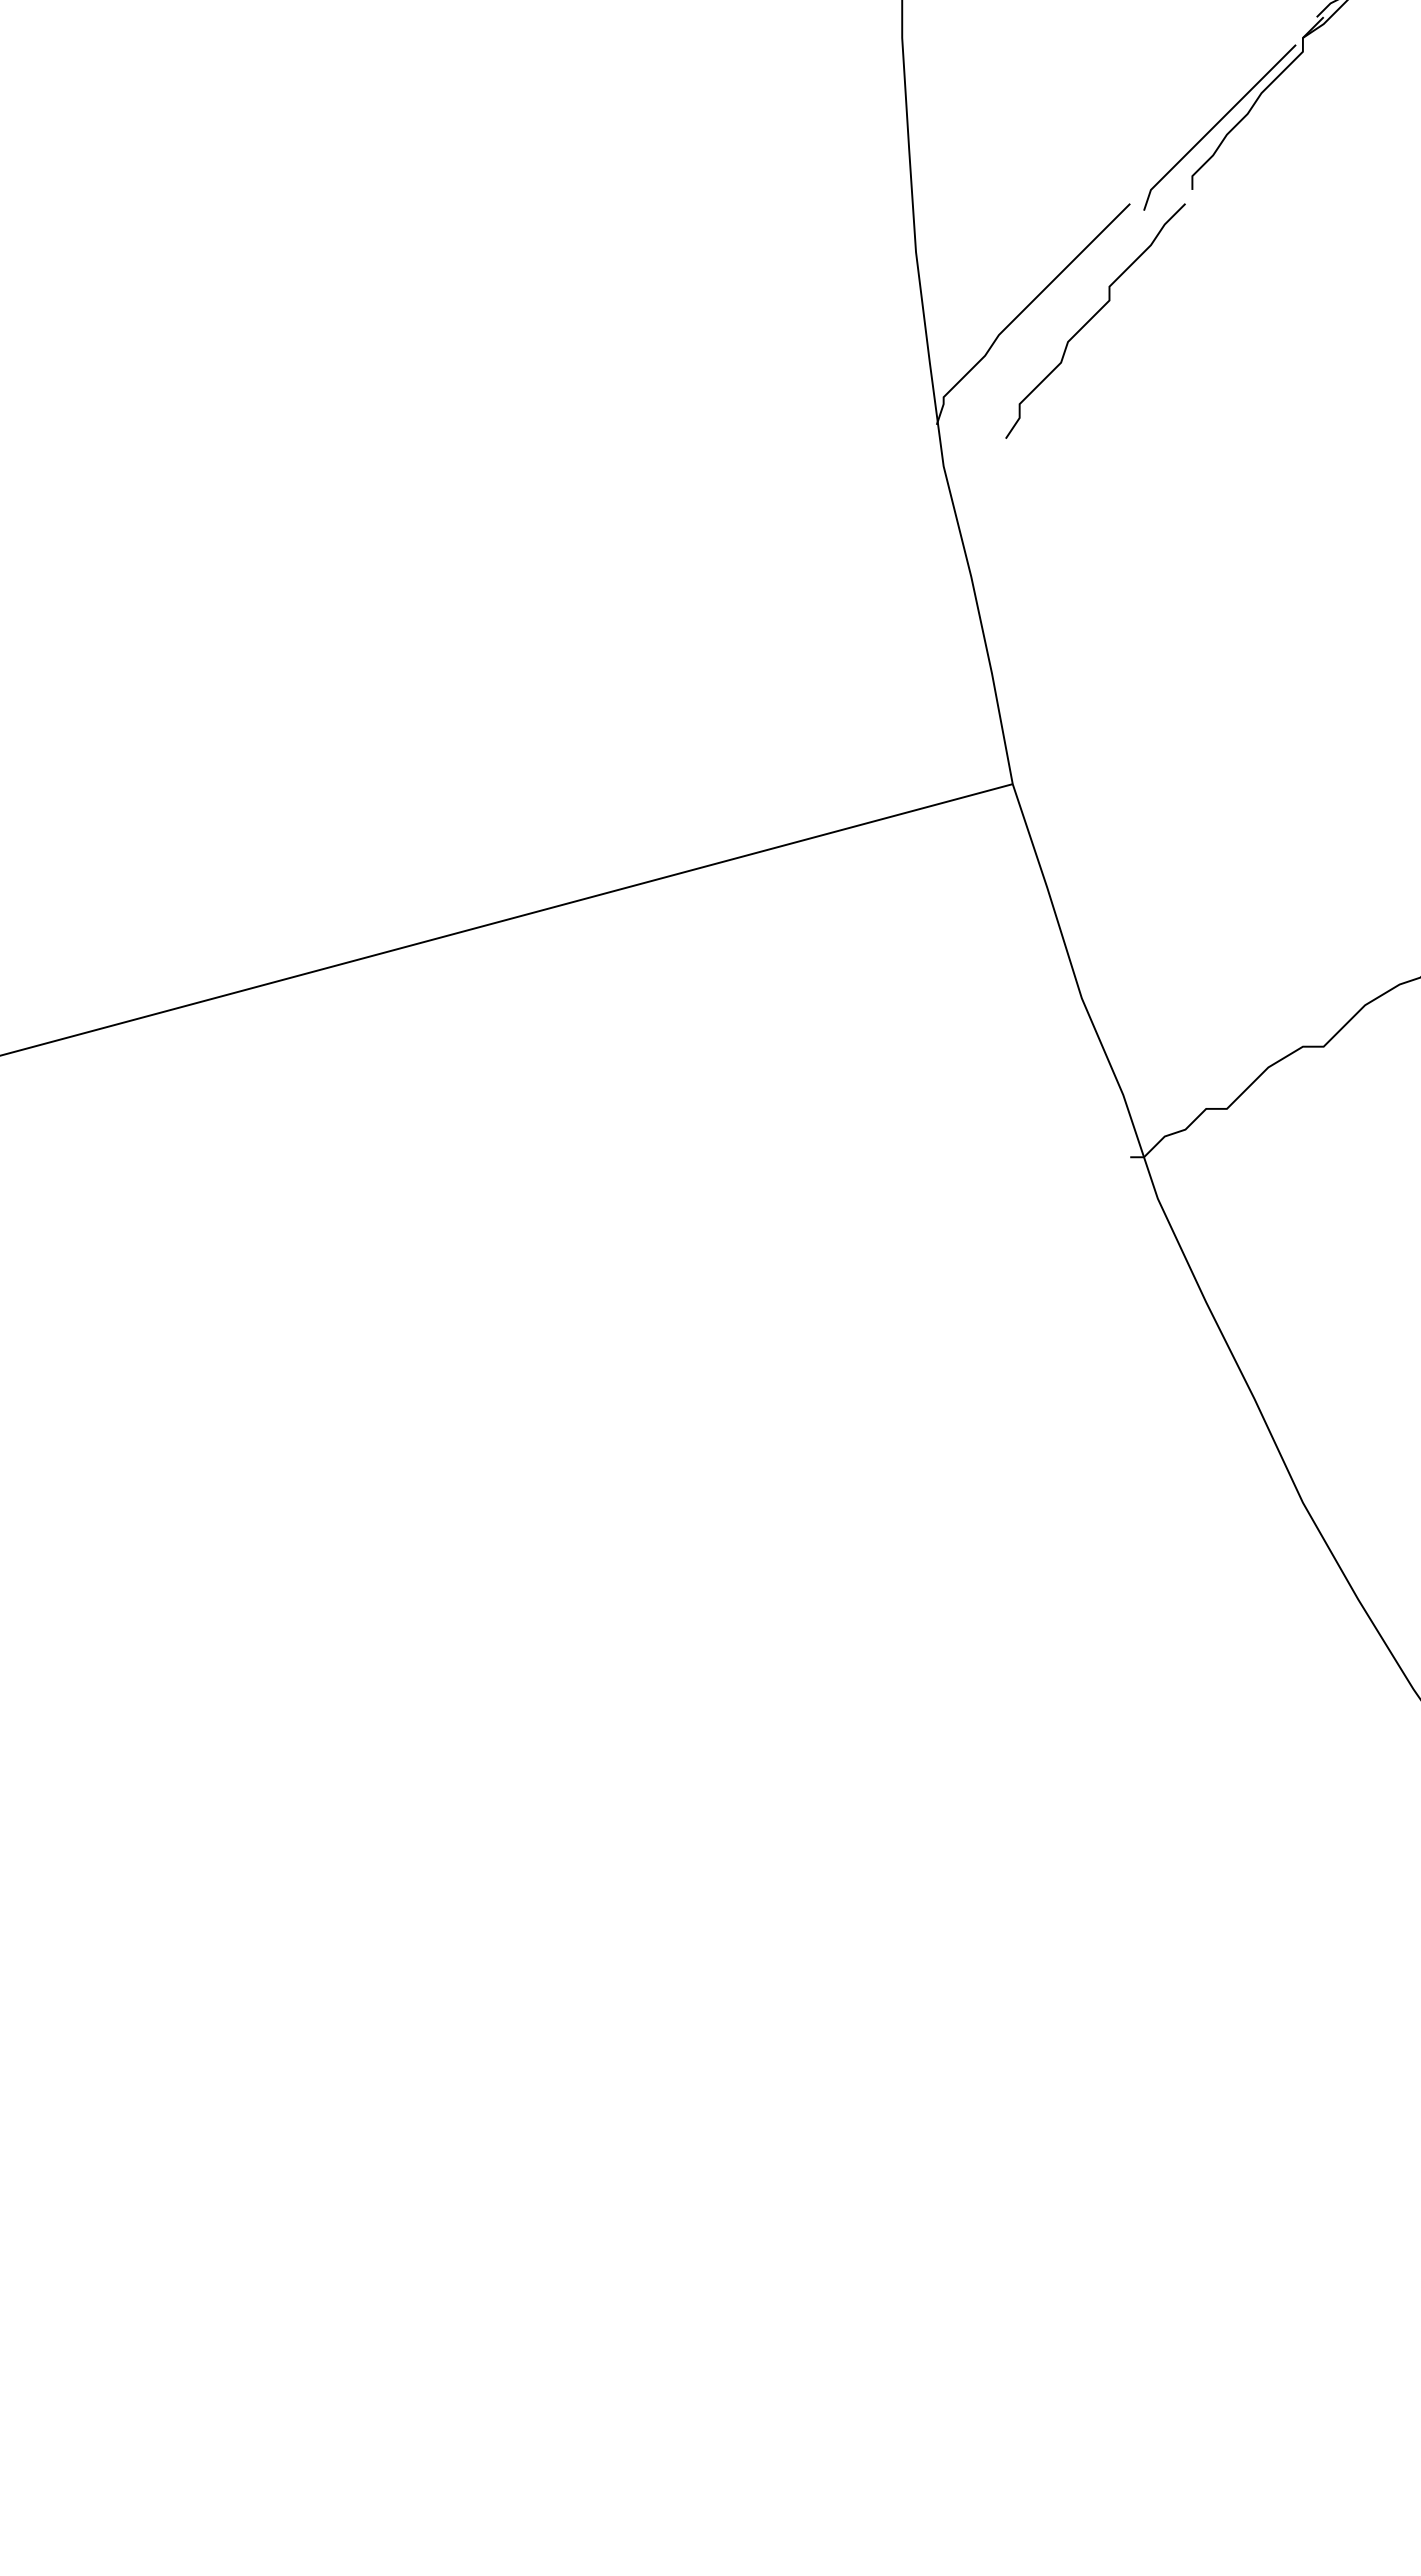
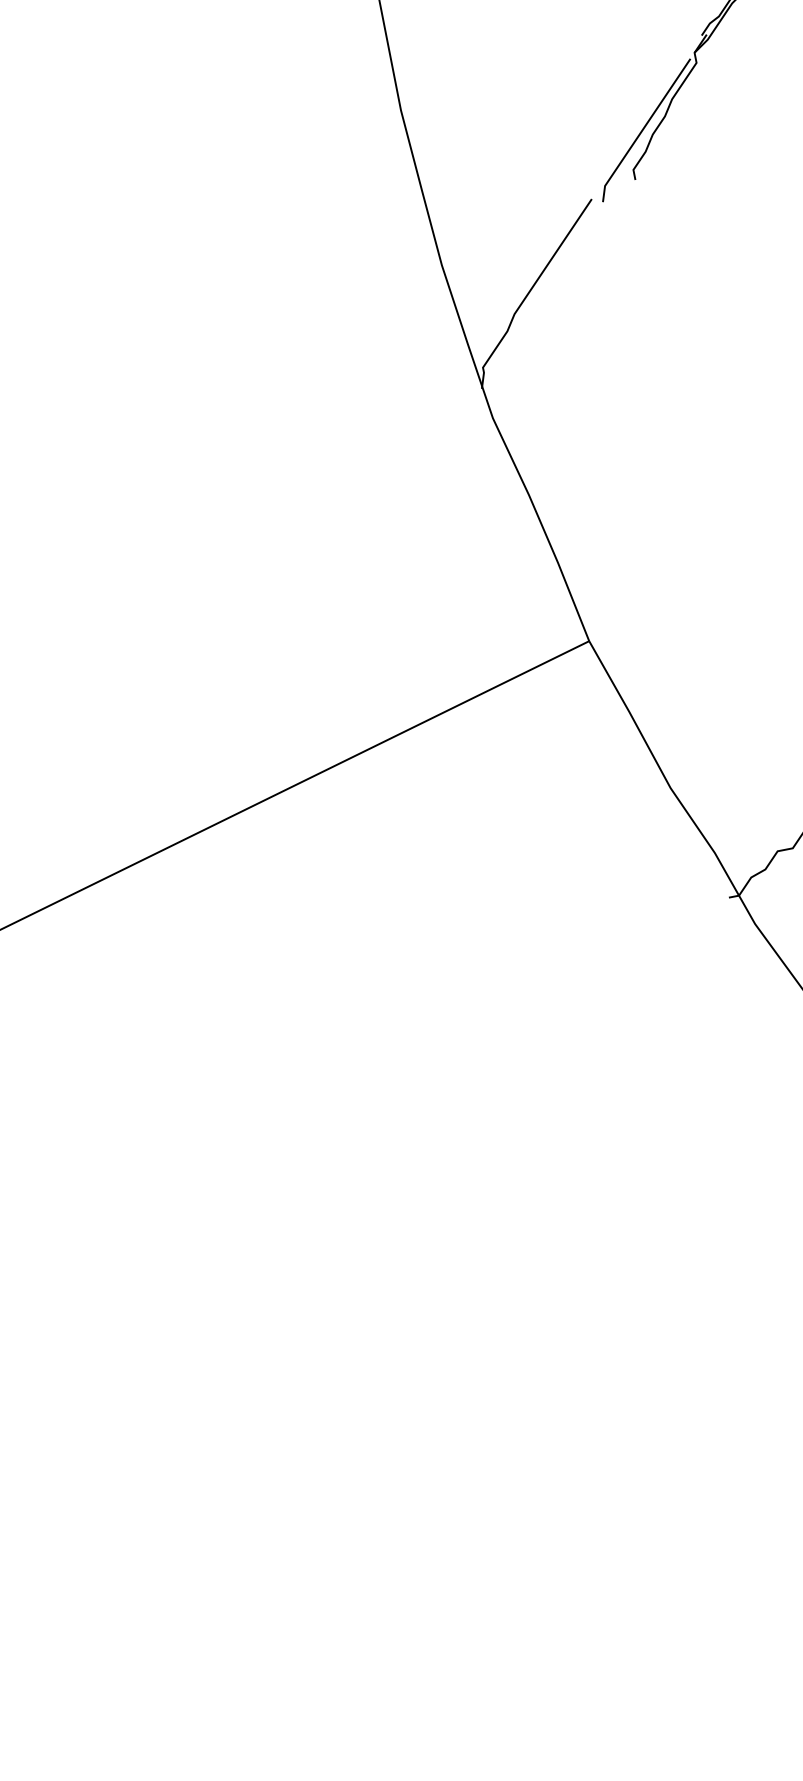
curve: (1093, 317) -> (581, 287), removed

